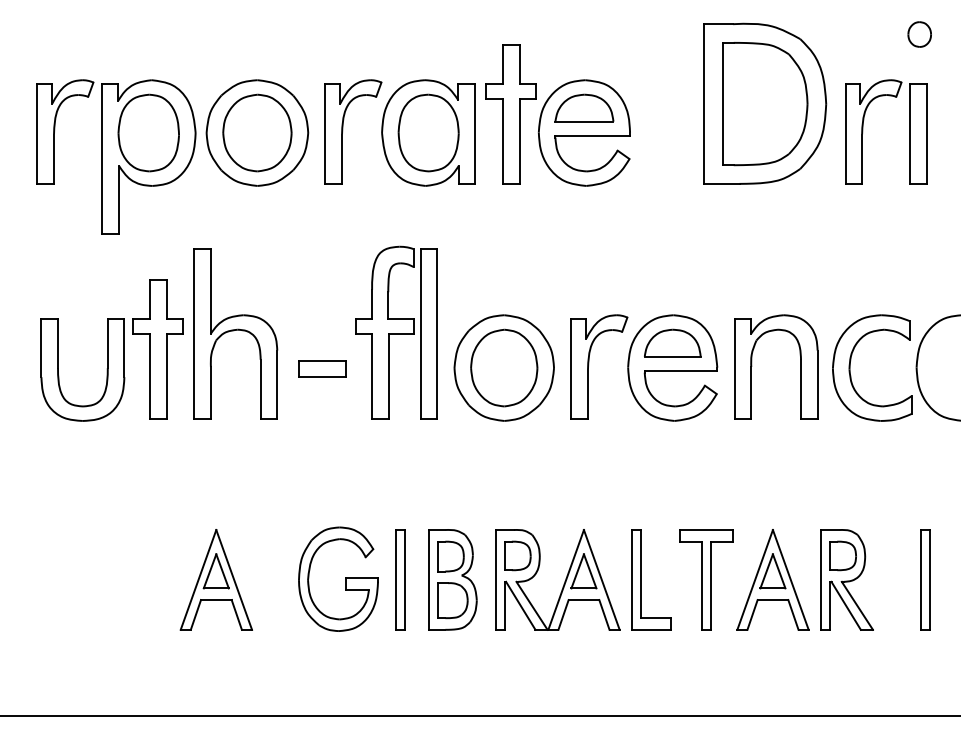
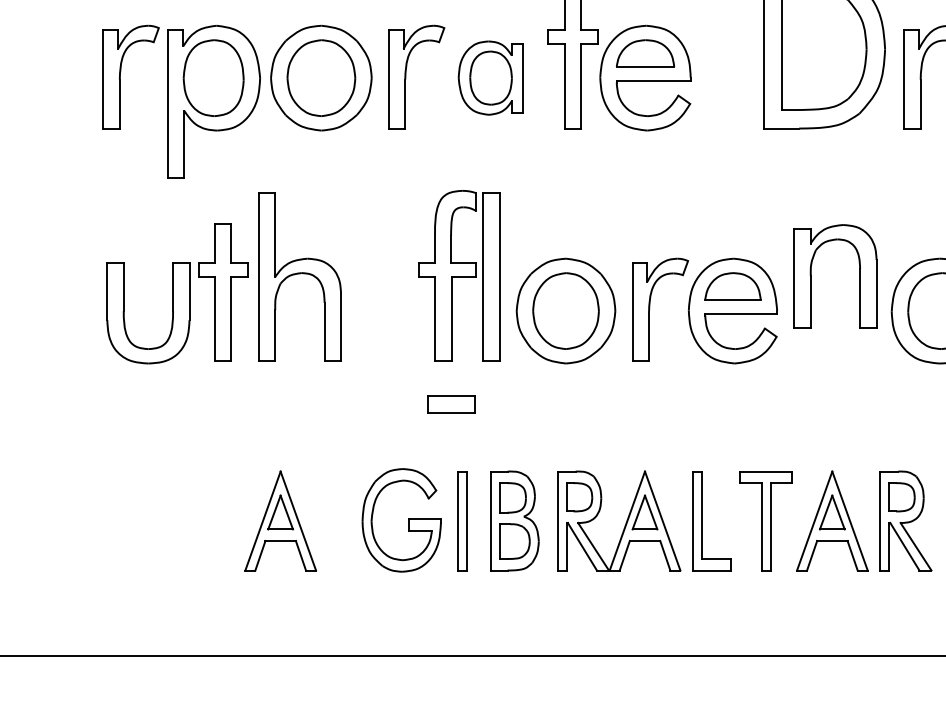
part: (428, 132) -> (490, 77), size x0.7
part: (752, 366) -> (812, 275), moved
part: (322, 368) -> (451, 403), moved

